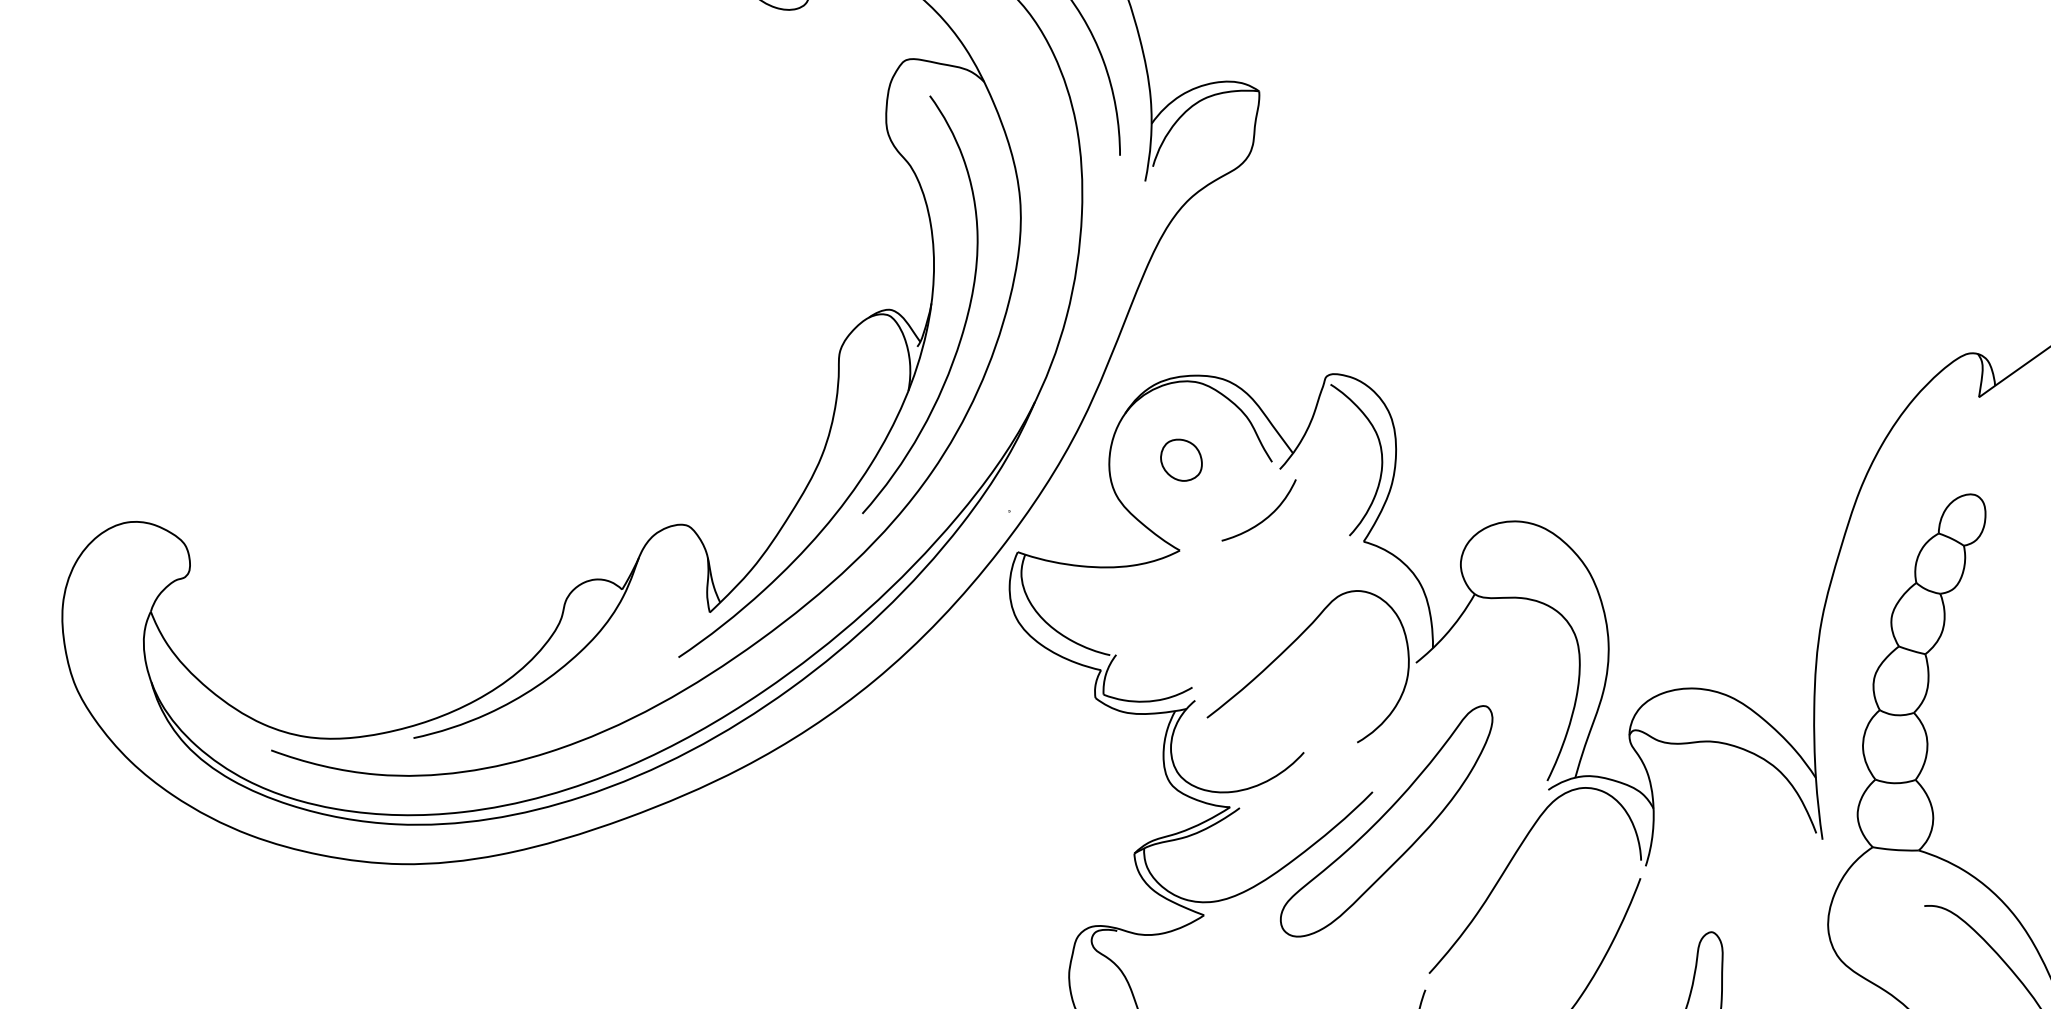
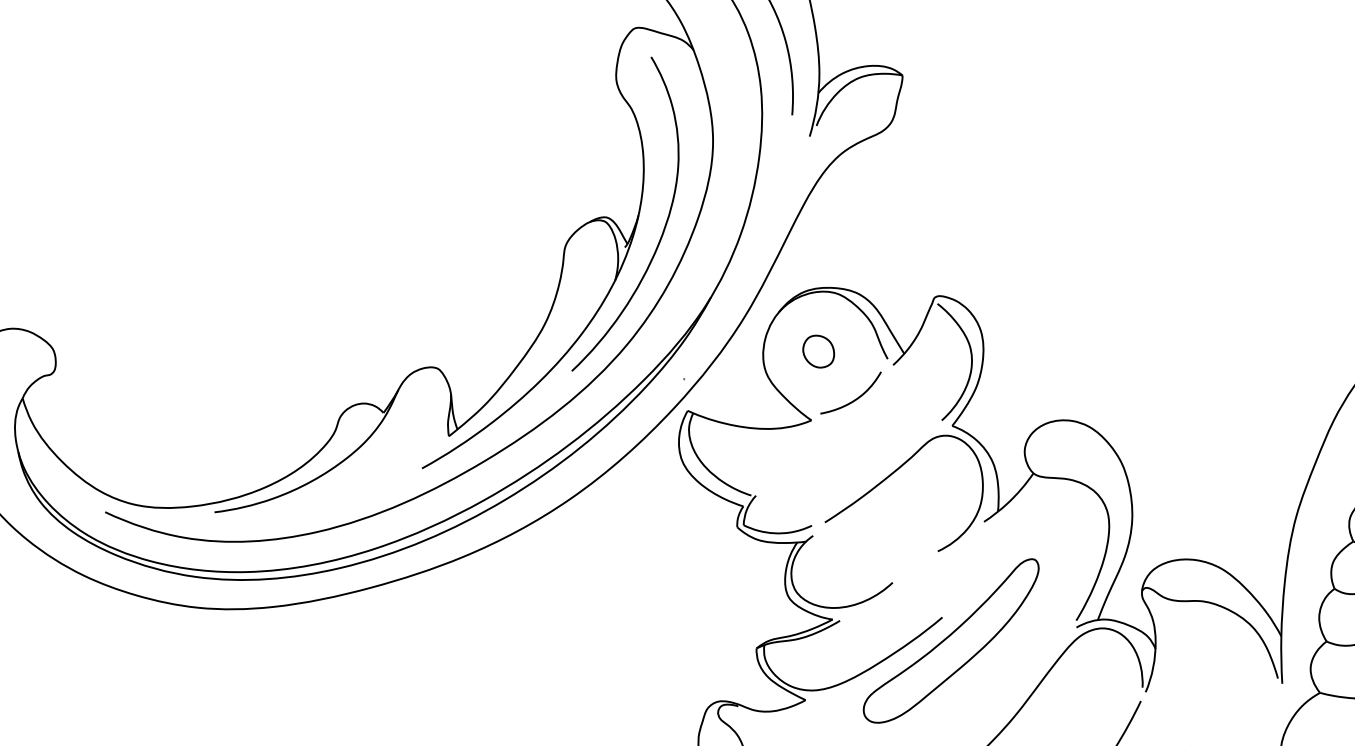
curve: (1264, 518) -> (854, 399), moved
curve: (1289, 647) -> (892, 474), moved

